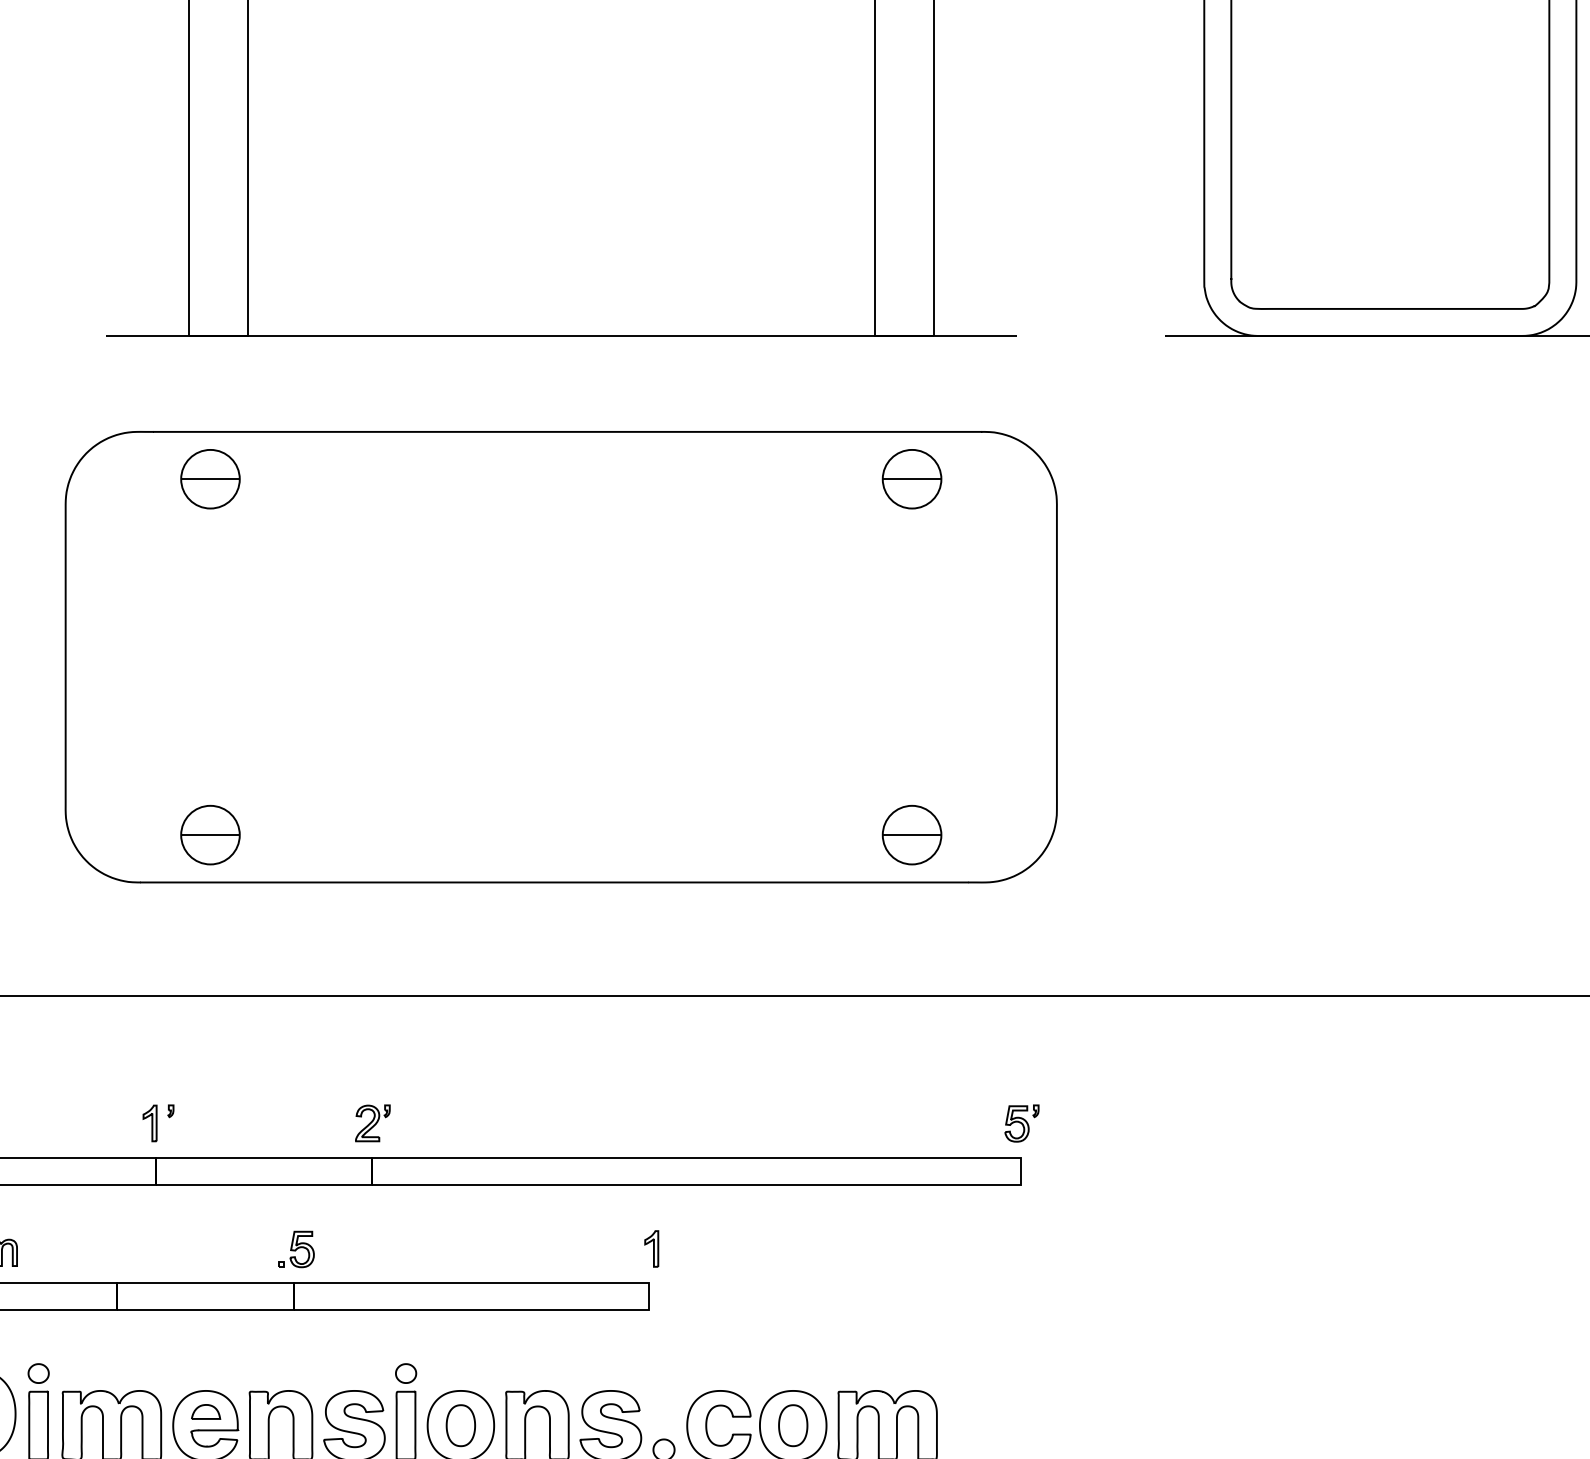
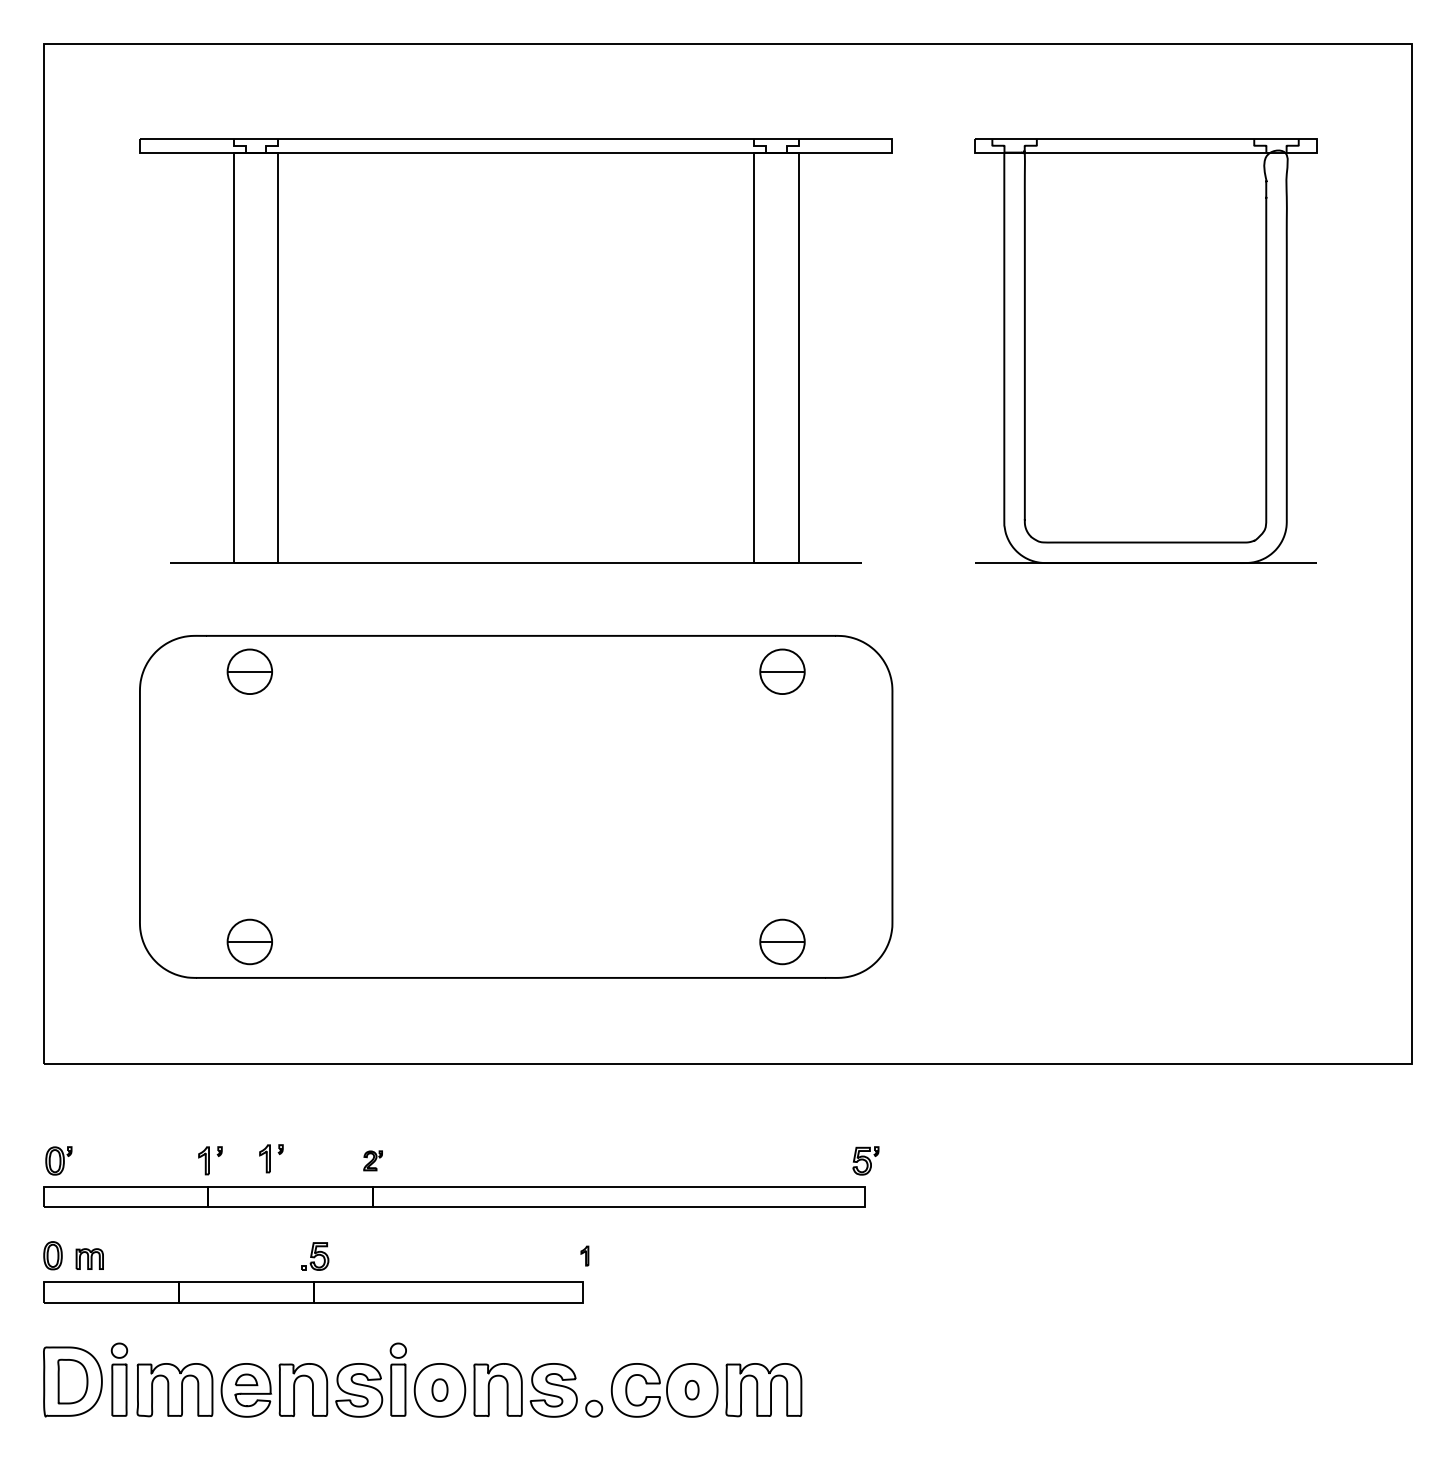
part: (238, 1120) -> (271, 1158), added
part: (371, 1122) -> (372, 1160), size x0.7
part: (651, 1248) -> (584, 1255), size x0.7
part: (460, 1424) -> (439, 1389), size x0.7
part: (792, 1424) -> (691, 1389), size x0.6

